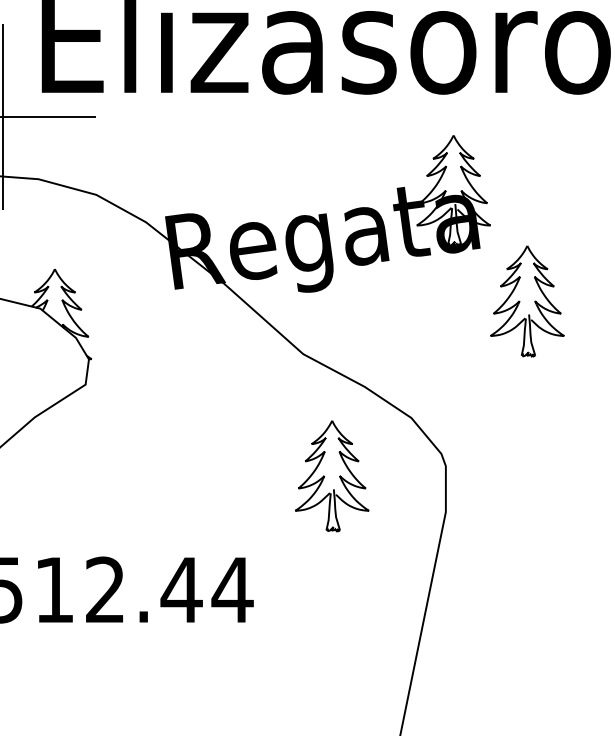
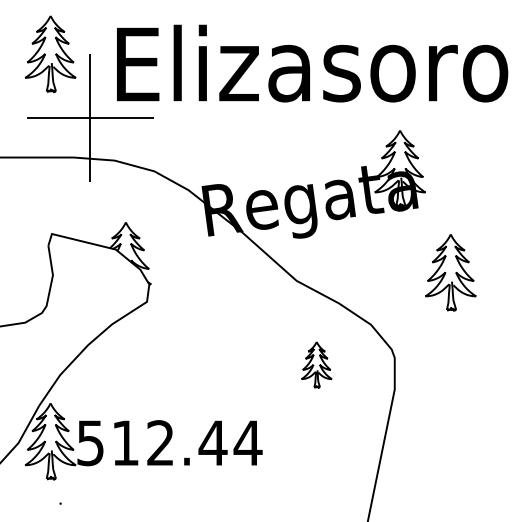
part: (526, 301) -> (450, 272), moved
part: (332, 475) -> (316, 364), size x0.6

